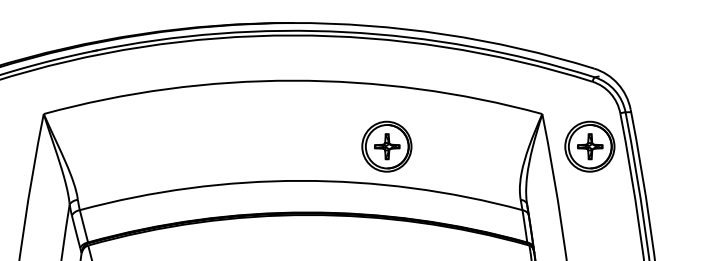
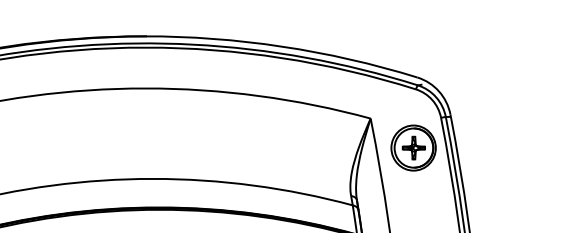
part: (386, 146) -> (229, 147), removed

